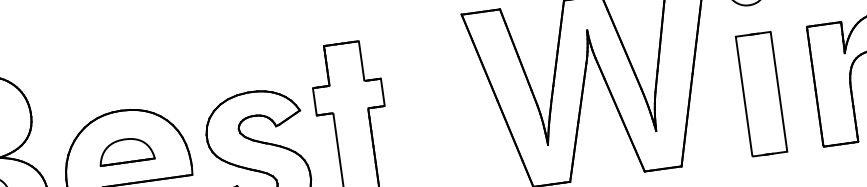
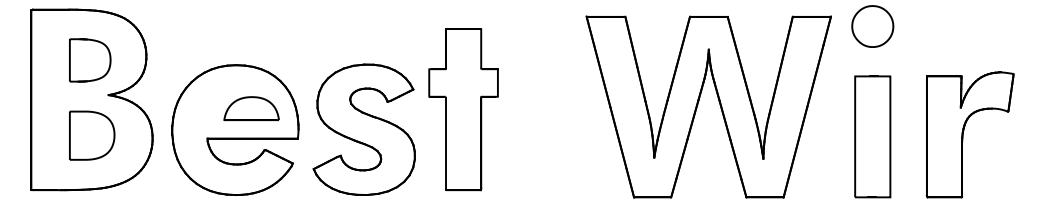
part: (126, 150) -> (251, 108), moved

